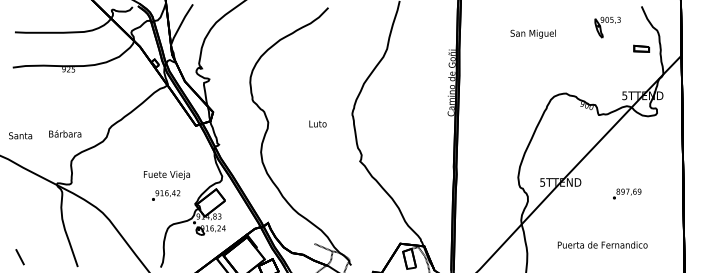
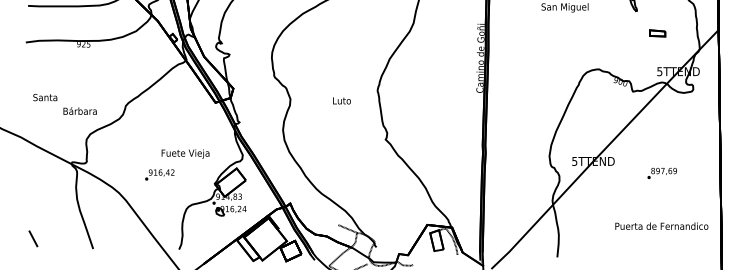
part: (641, 48) -> (657, 33), moved
text: (20, 135) -> (45, 97), moved
text: (166, 195) -> (160, 174), moved
text: (602, 244) -> (661, 225), moved

